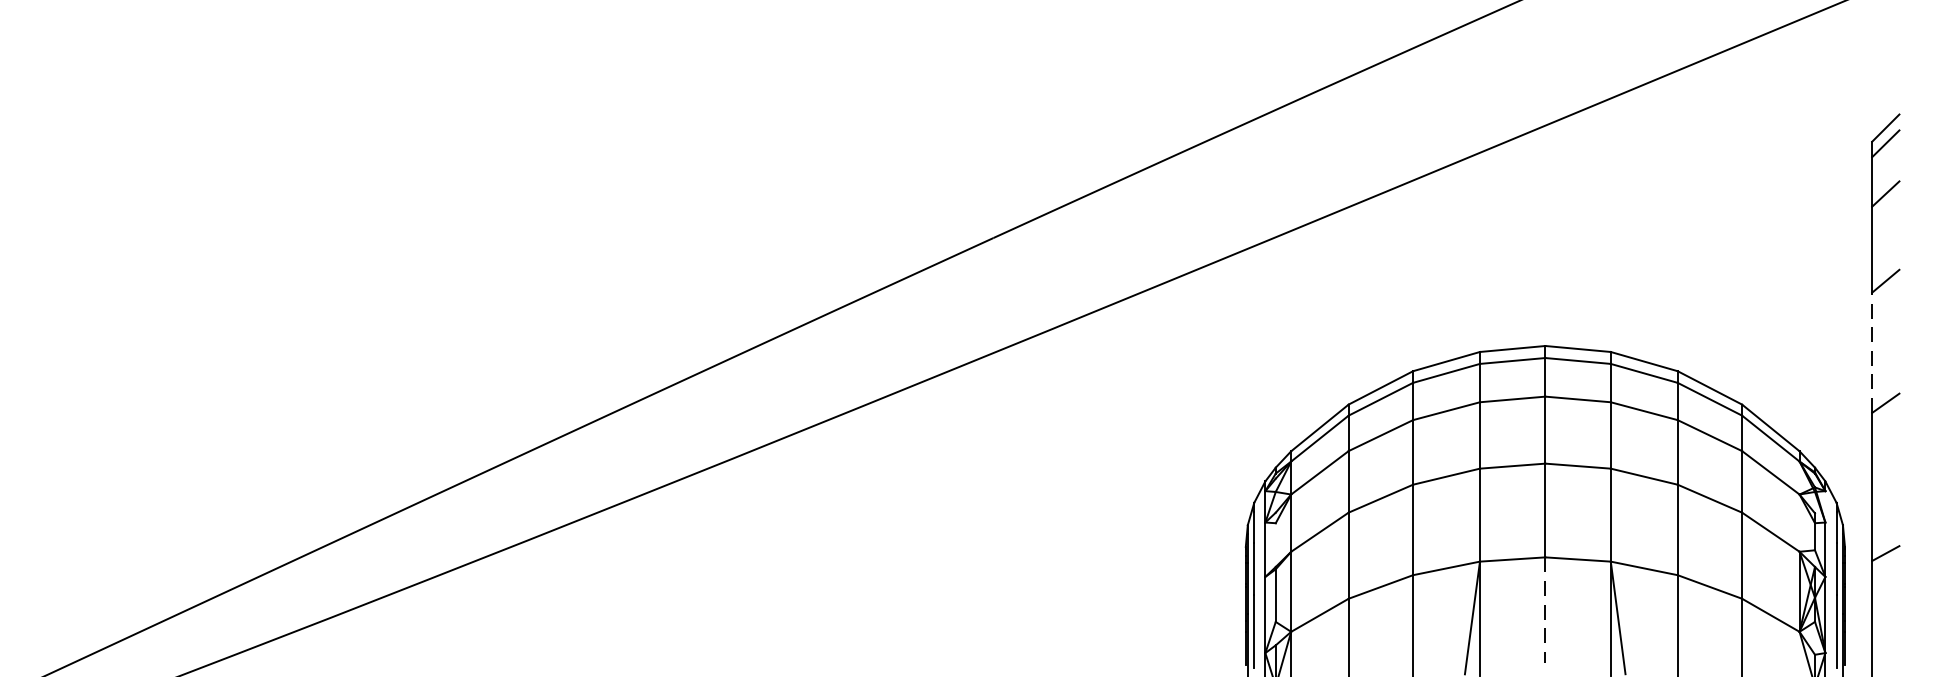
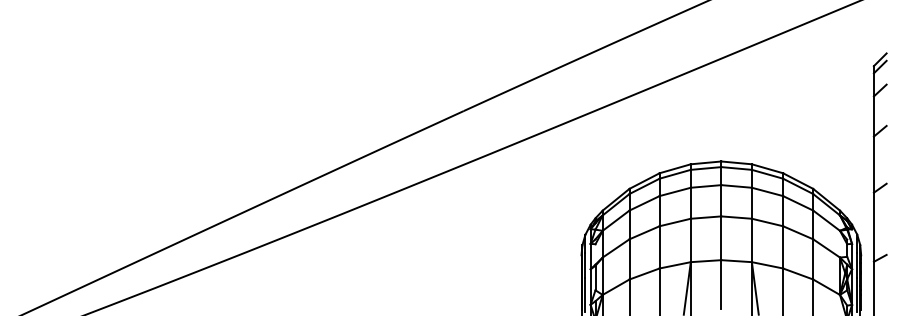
line: (1871, 352) -> (873, 164), dashed -> solid
line: (1545, 609) -> (721, 284), dashed -> solid

